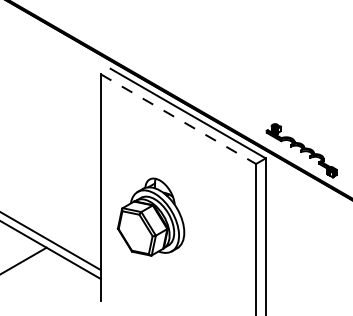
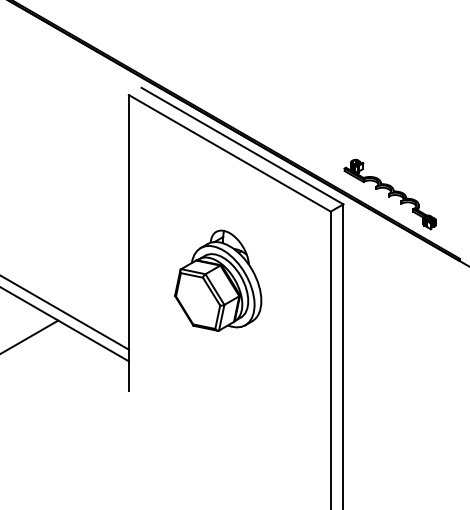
line: (178, 119) -> (229, 153), dashed -> solid
part: (151, 216) -> (218, 280), moved

